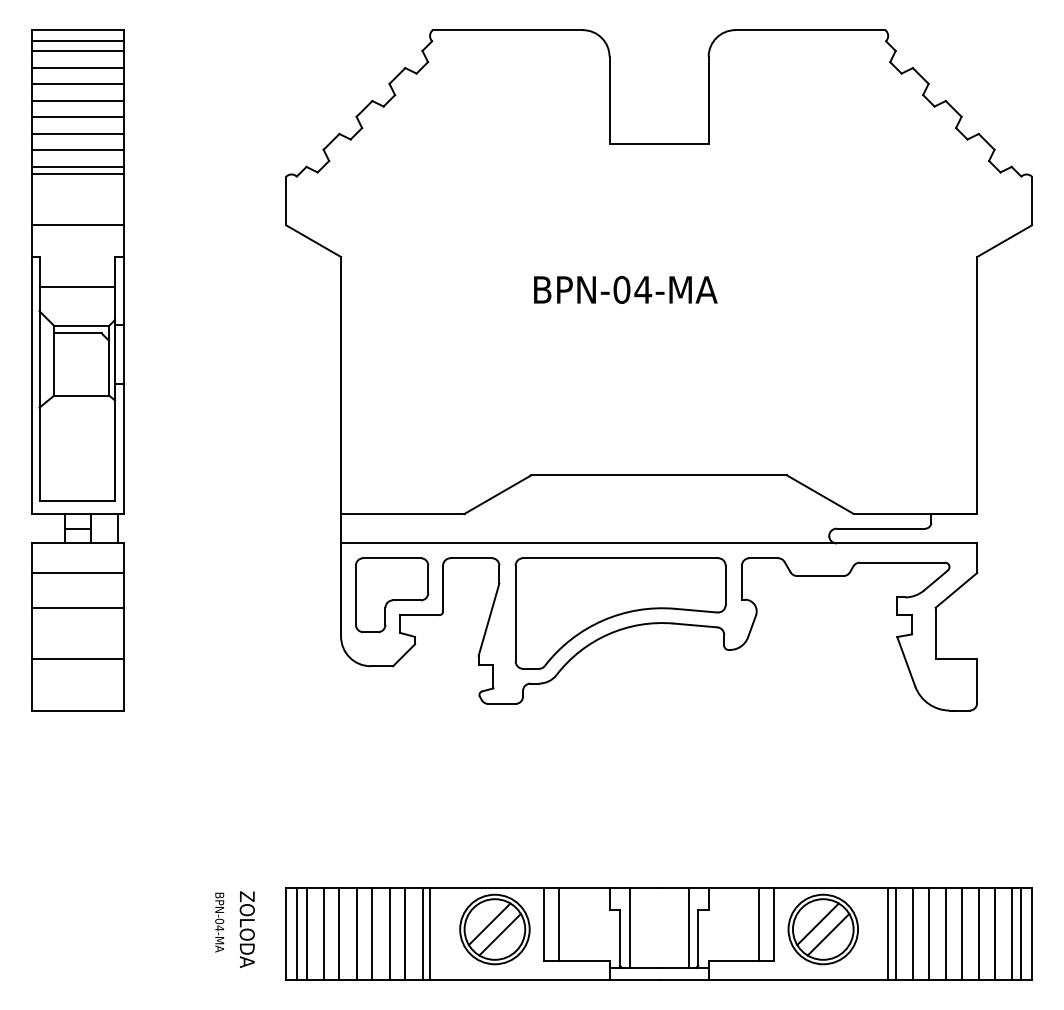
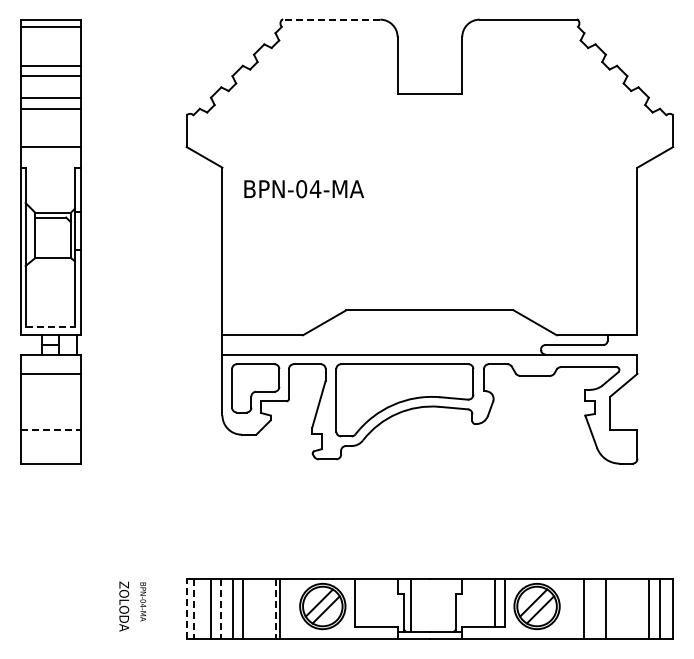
line: (508, 29) -> (331, 19), solid -> dashed
line: (77, 51) -> (50, 33), removed
line: (77, 68) -> (50, 44), removed
line: (77, 83) -> (50, 54), removed
line: (77, 134) -> (50, 87), removed
line: (77, 173) -> (50, 113), removed
line: (76, 285) -> (49, 186), removed
text: (624, 290) -> (303, 189), moved
line: (77, 501) -> (50, 327), solid -> dashed
line: (77, 607) -> (50, 396), removed
line: (77, 658) -> (50, 429), solid -> dashed
line: (558, 923) -> (364, 602), removed
line: (689, 927) -> (449, 605), removed
text: (247, 929) -> (124, 606), moved
line: (286, 934) -> (186, 609), solid -> dashed
line: (296, 934) -> (193, 609), solid -> dashed
line: (305, 934) -> (199, 609), removed
line: (339, 934) -> (221, 609), solid -> dashed
line: (390, 934) -> (254, 609), removed
line: (405, 934) -> (264, 609), removed
line: (422, 934) -> (275, 609), solid -> dashed
line: (888, 934) -> (579, 609), removed
line: (912, 934) -> (595, 609), removed
line: (946, 934) -> (617, 609), removed
line: (961, 934) -> (627, 609), removed
line: (978, 934) -> (638, 609), removed
line: (1021, 934) -> (666, 609), removed

